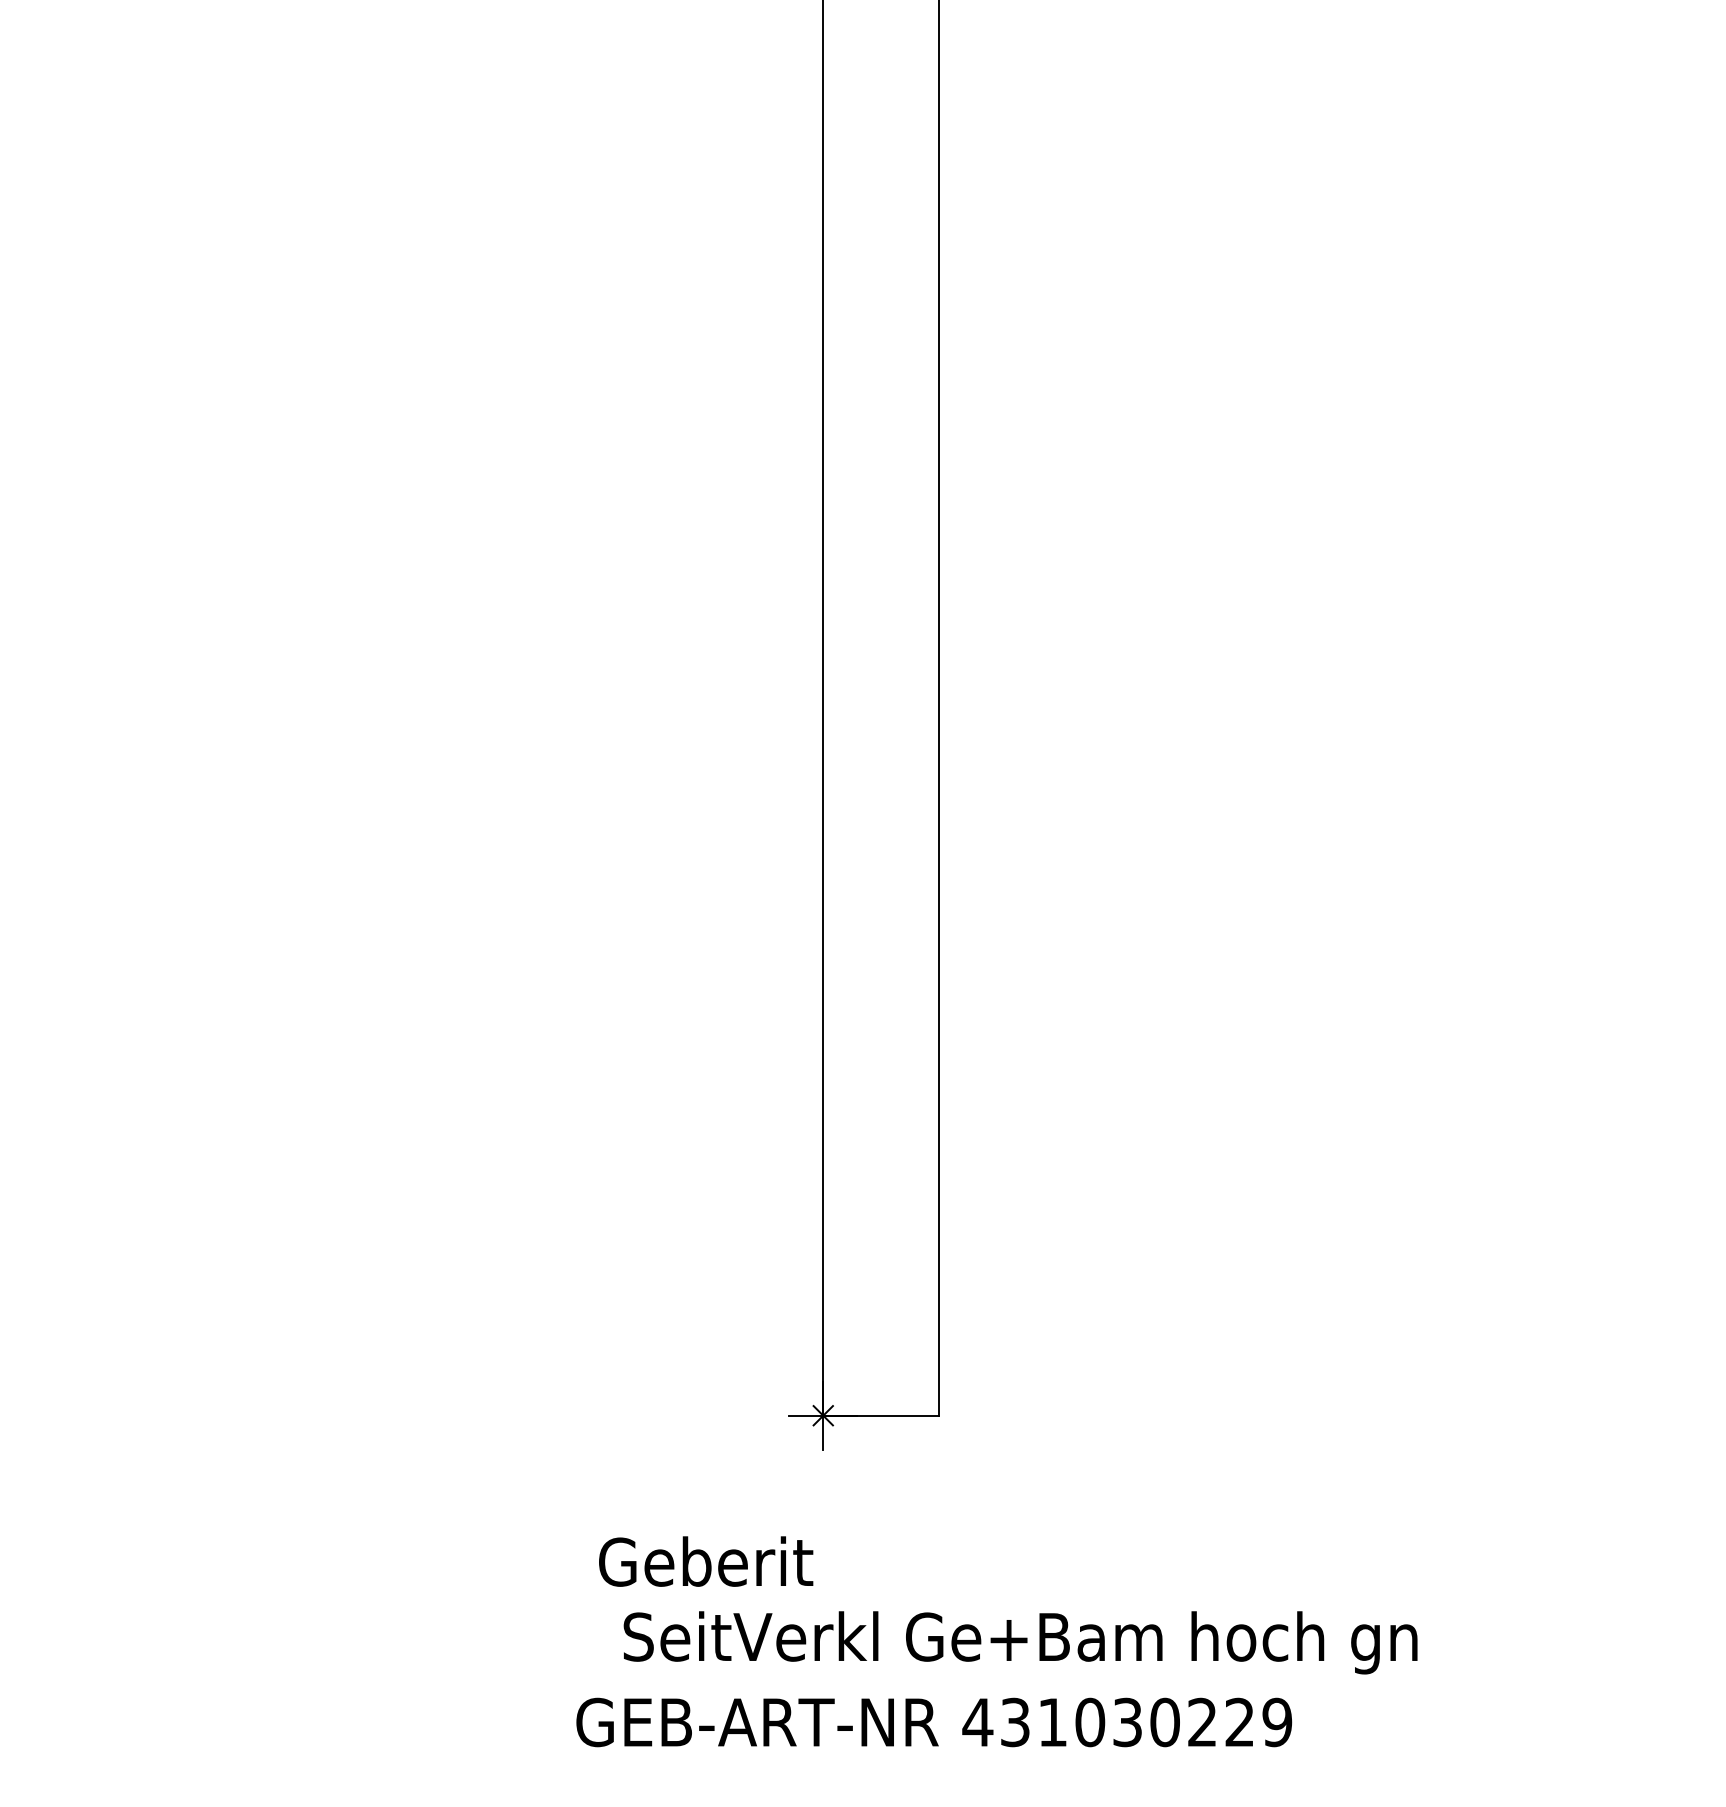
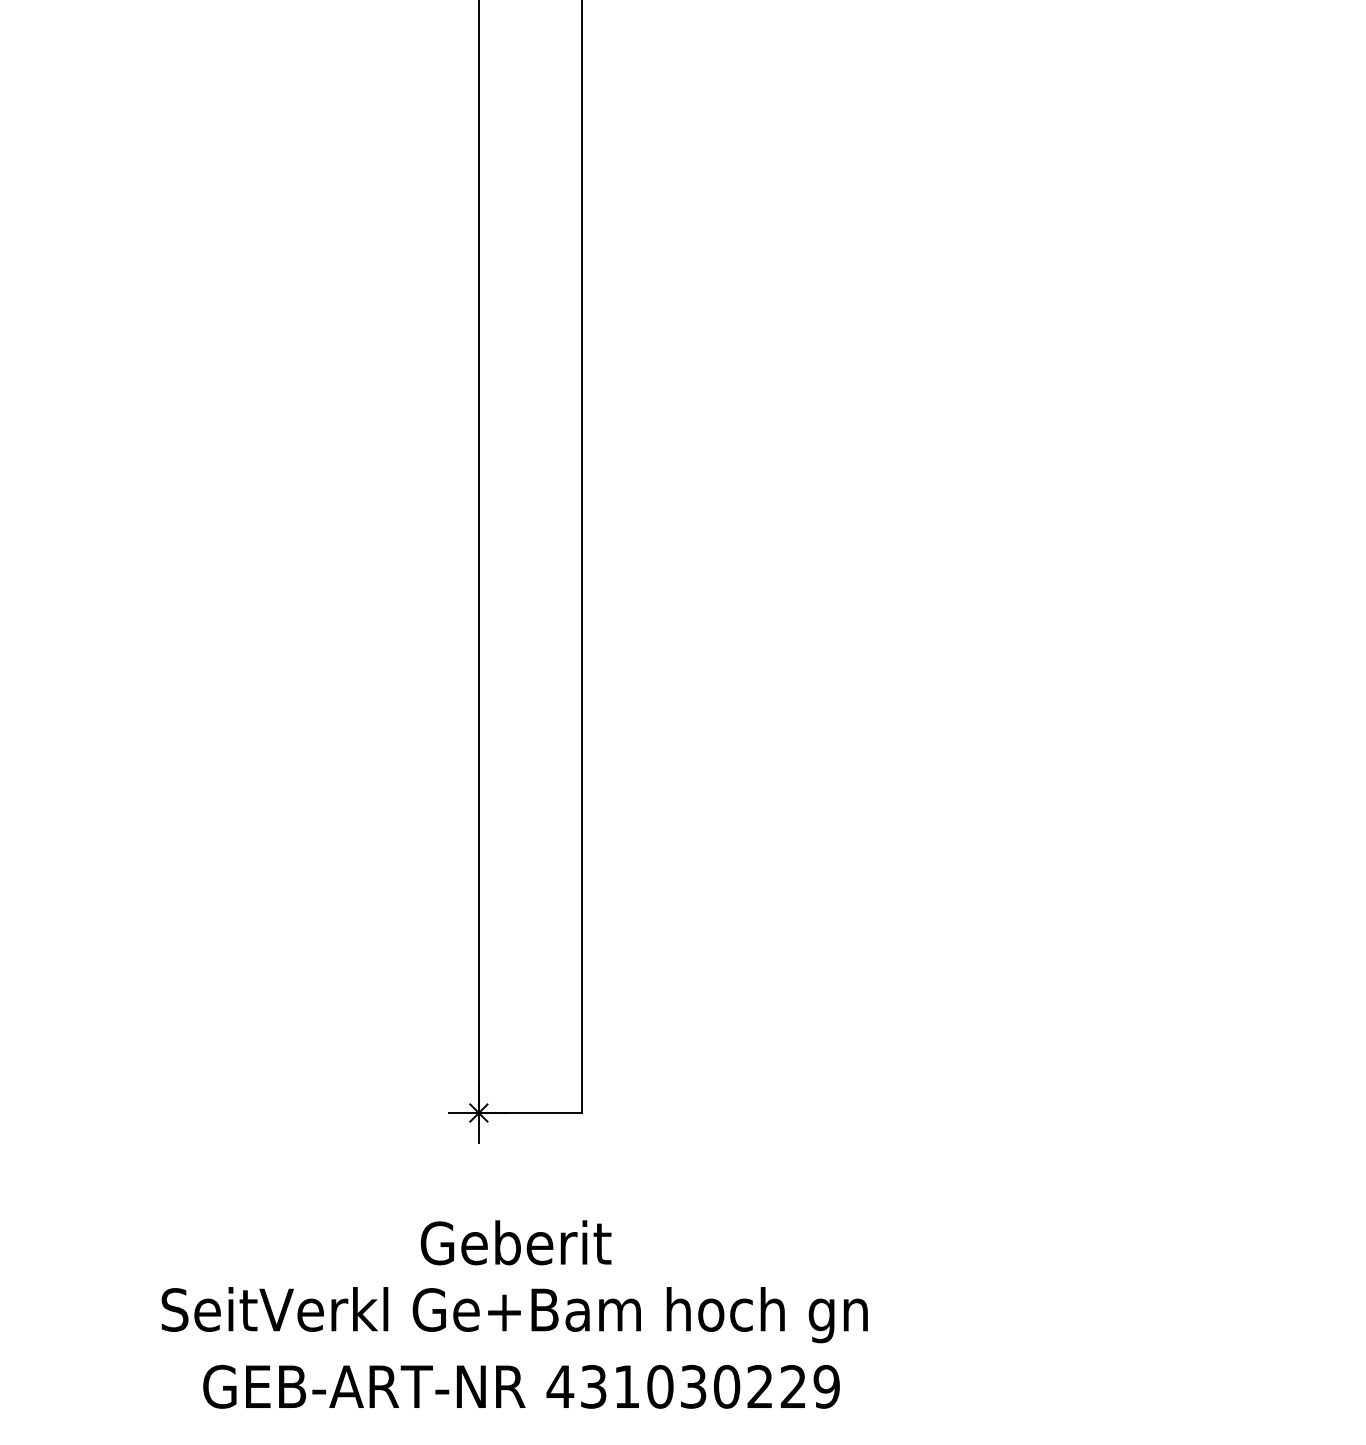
text: (706, 1561) -> (516, 1242), moved
text: (1020, 1642) -> (514, 1314), moved
text: (934, 1722) -> (521, 1386), moved

